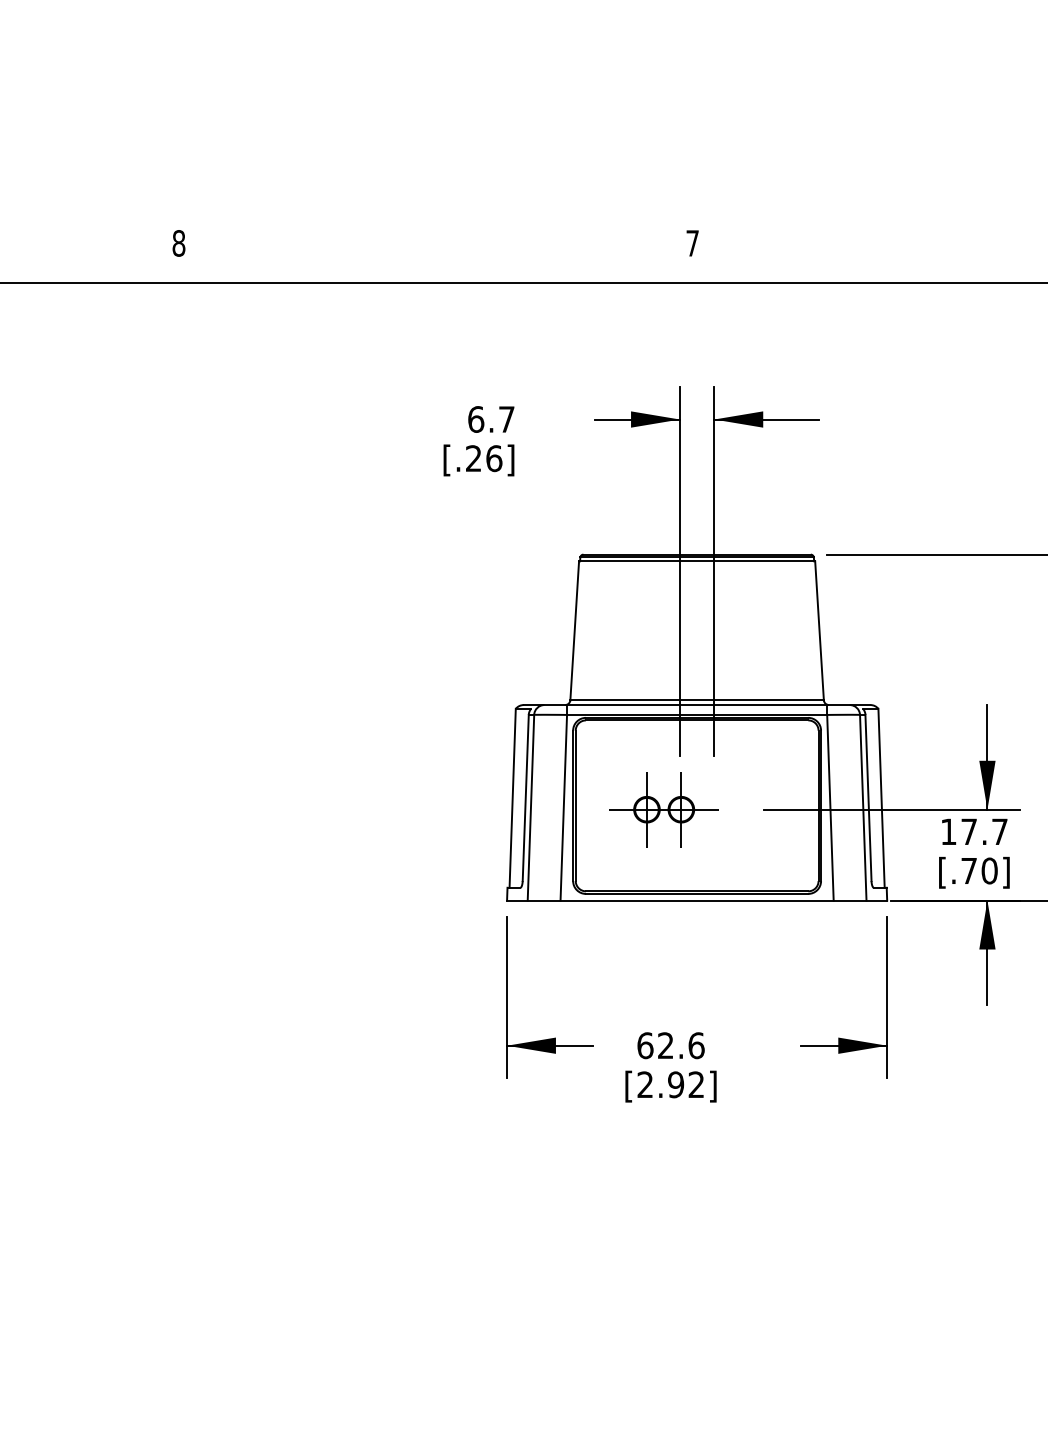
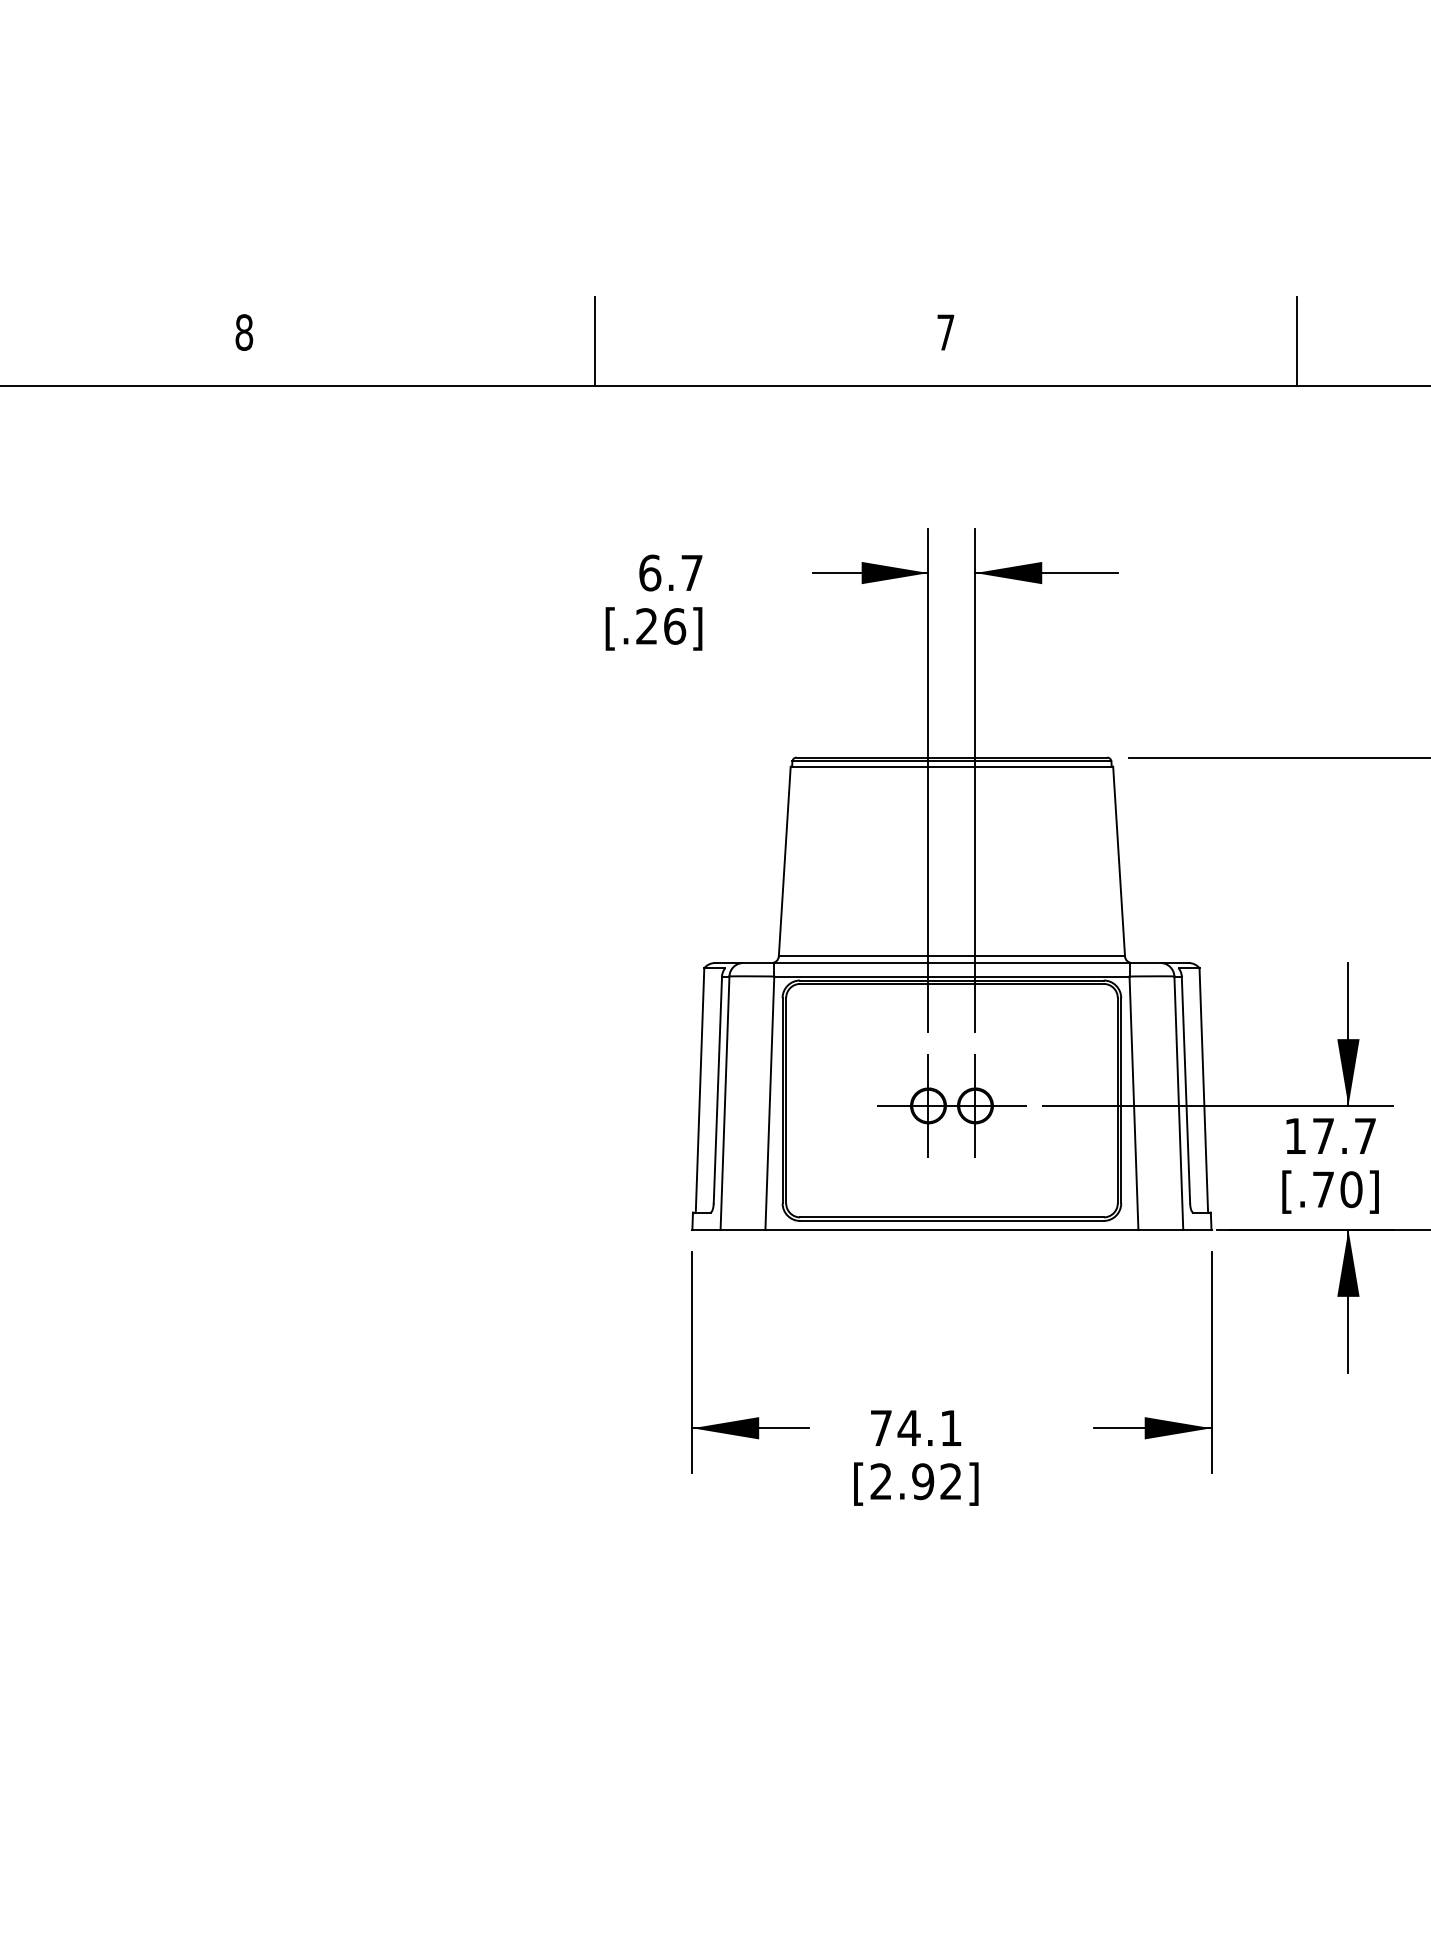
line: (435, 249) -> (594, 340), added
line: (949, 249) -> (1296, 340), added
part: (663, 809) -> (951, 1105), moved
text: (670, 1045) -> (915, 1427), 62.6 -> 74.1

